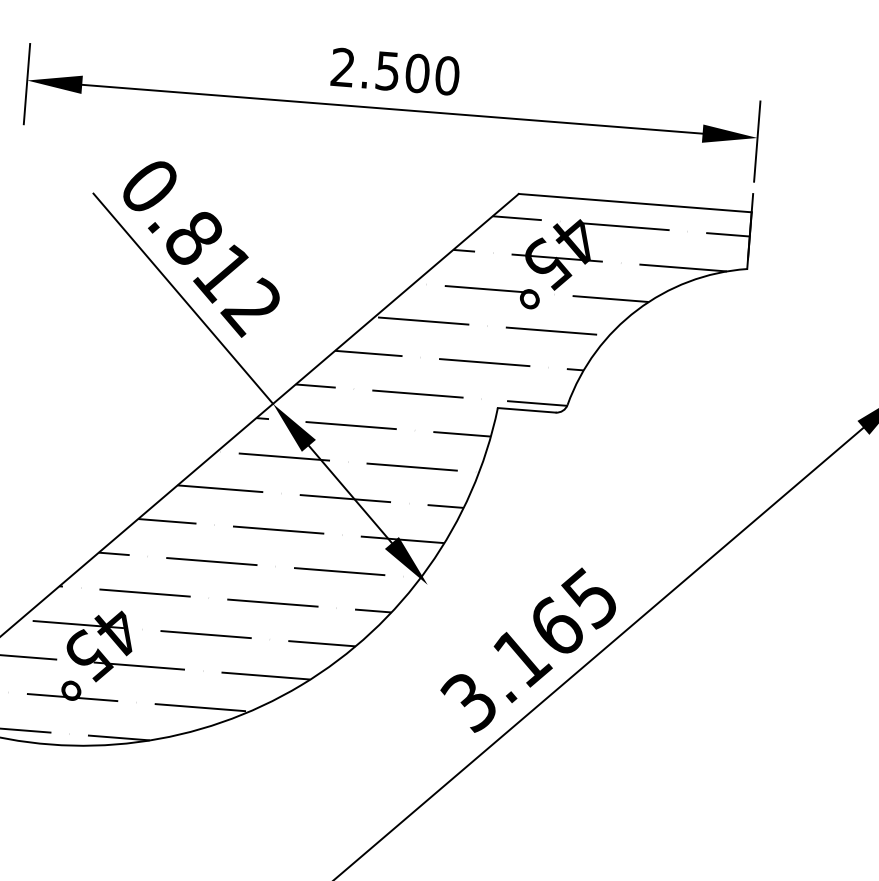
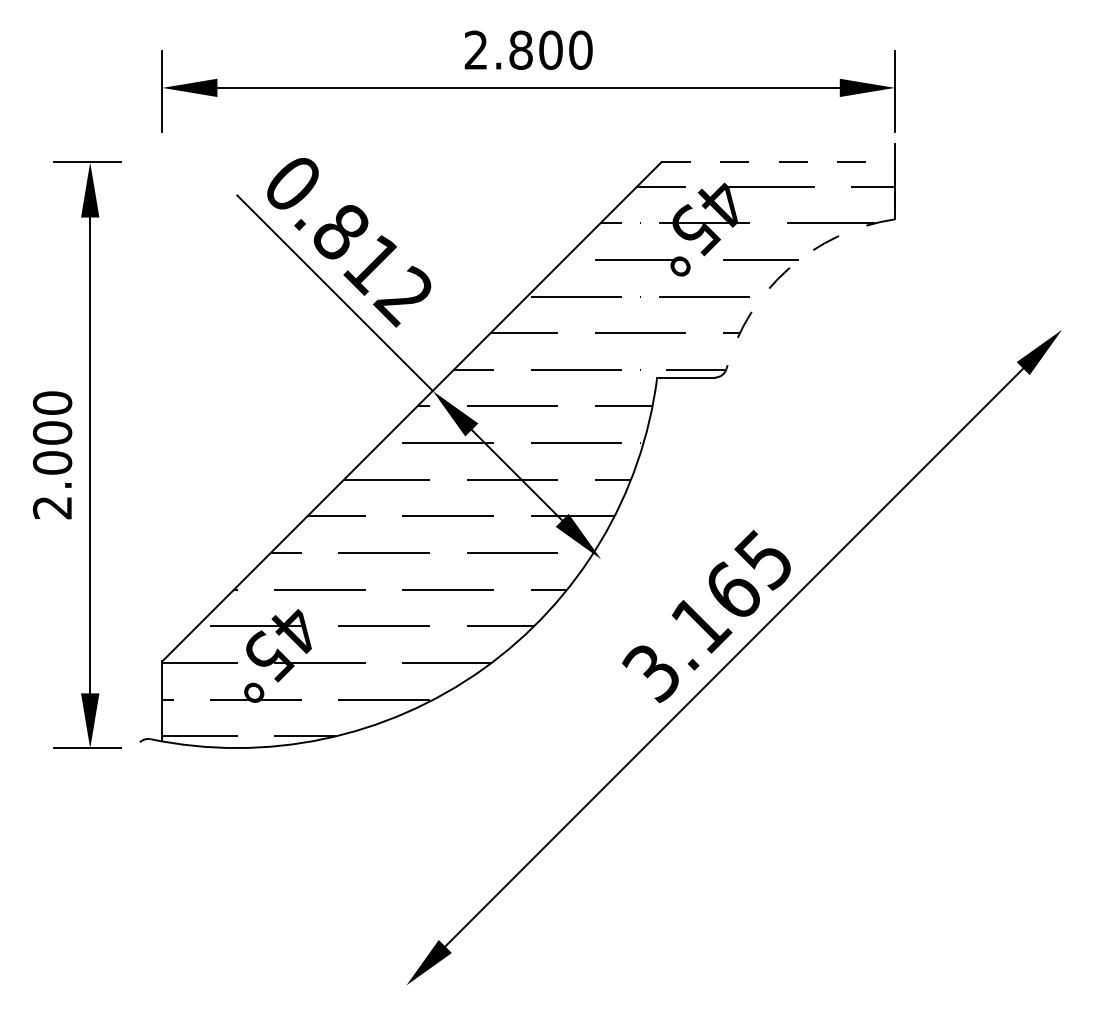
text: (387, 70) -> (520, 49), 2.500 -> 2.800
line: (635, 203) -> (778, 162), solid -> dashed
arc: (637, 310) -> (788, 269), solid -> dashed

